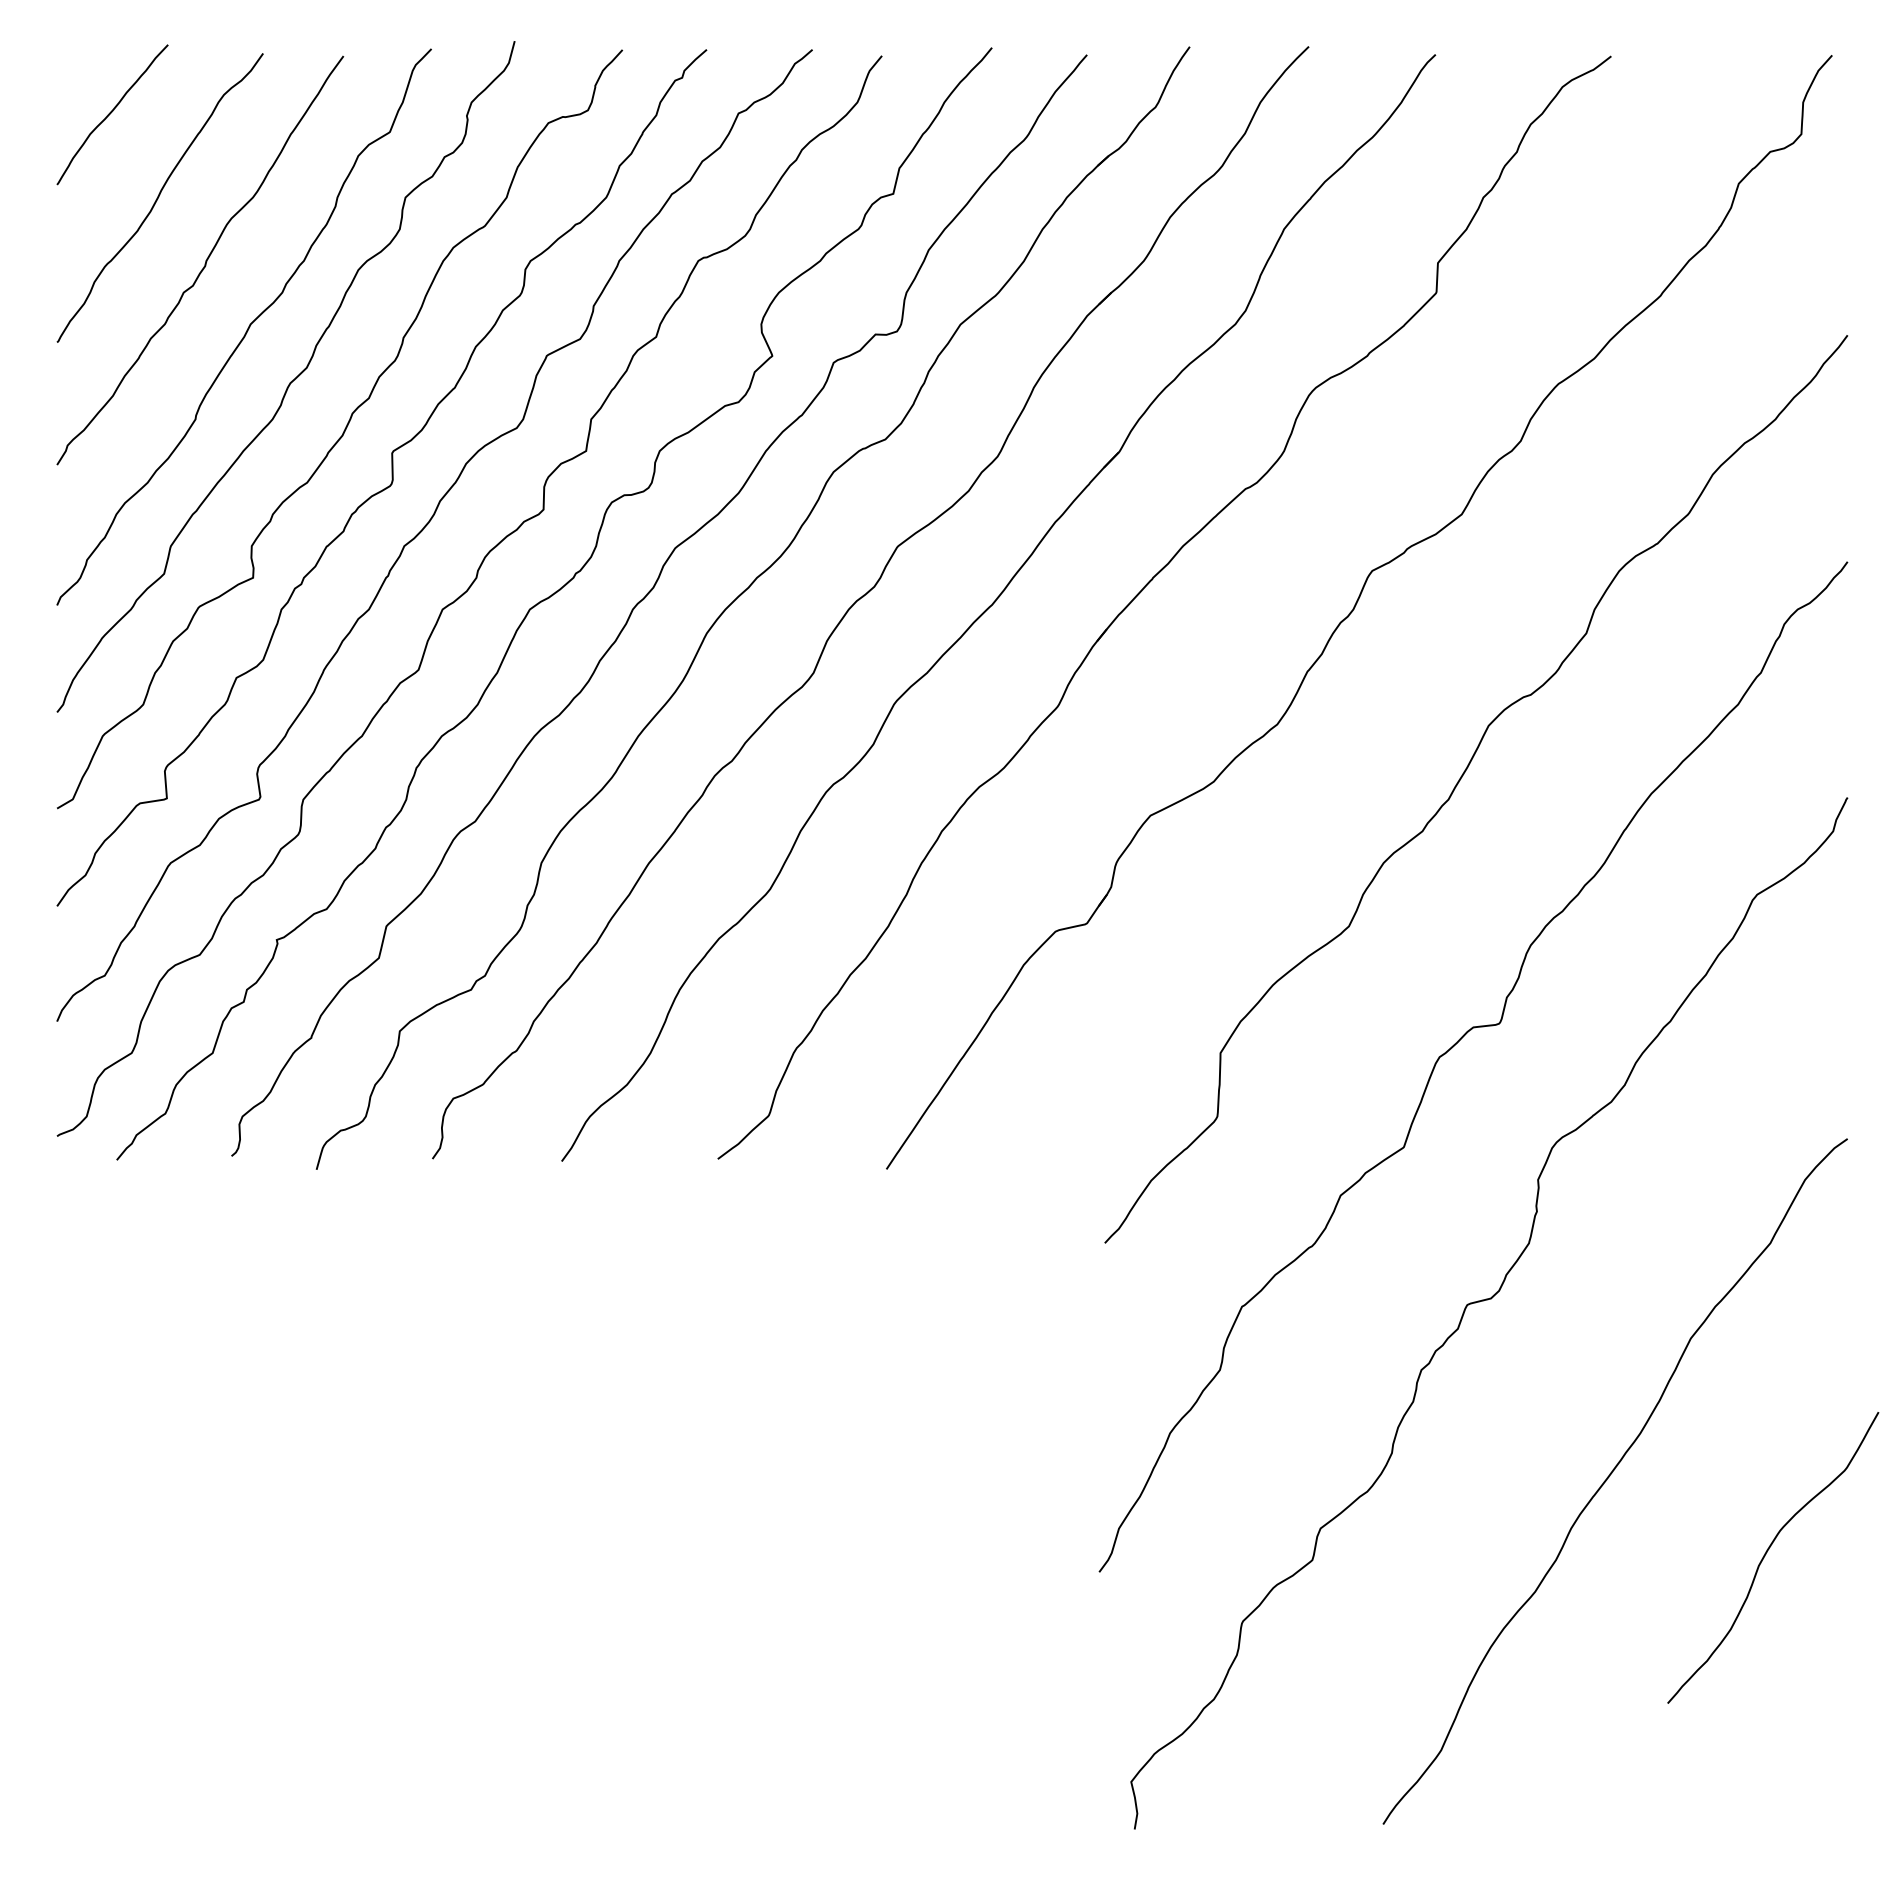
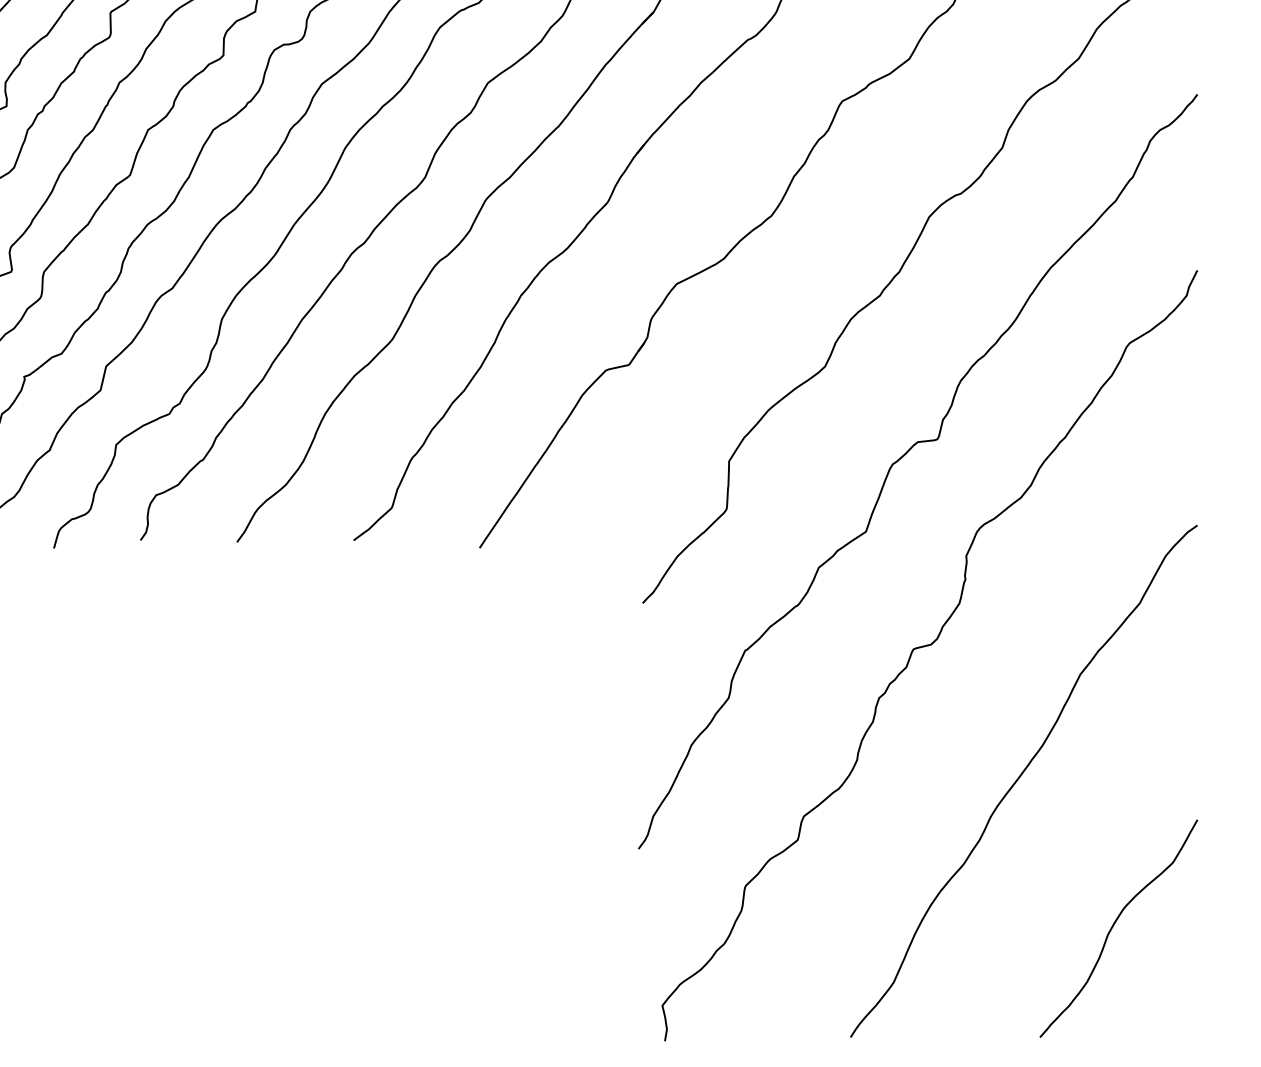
curve: (1766, 1554) -> (1113, 926), moved

